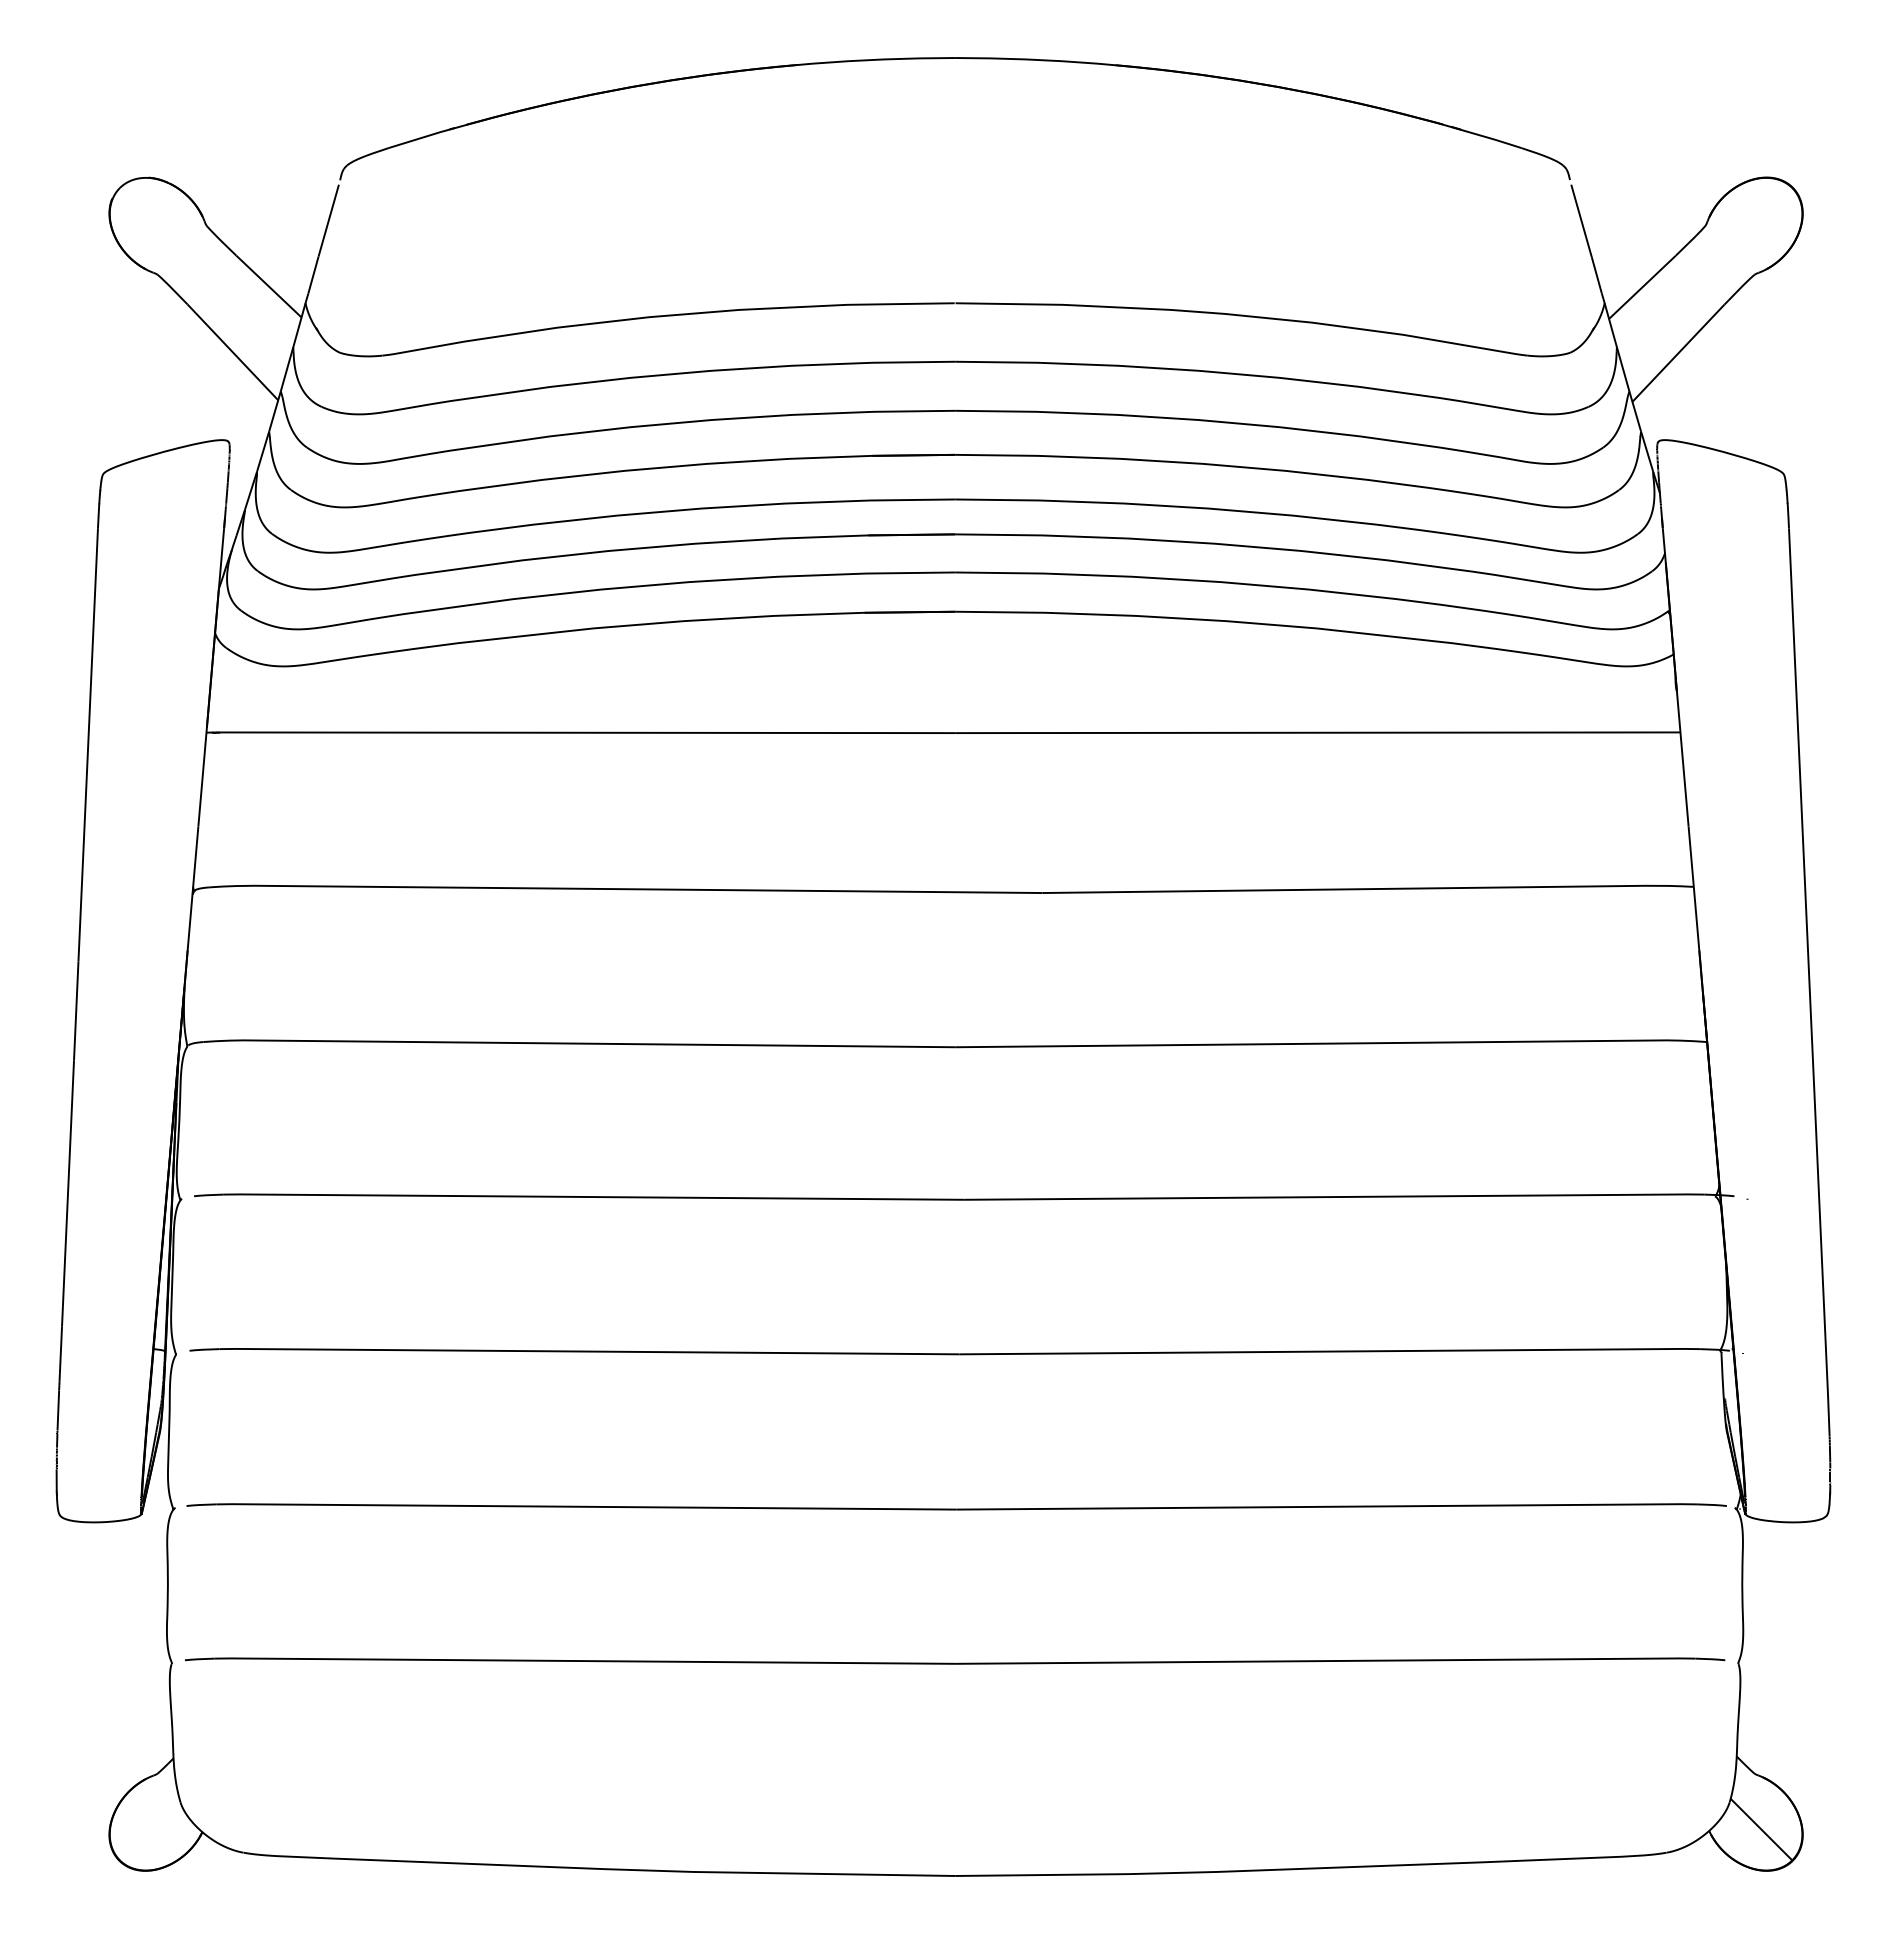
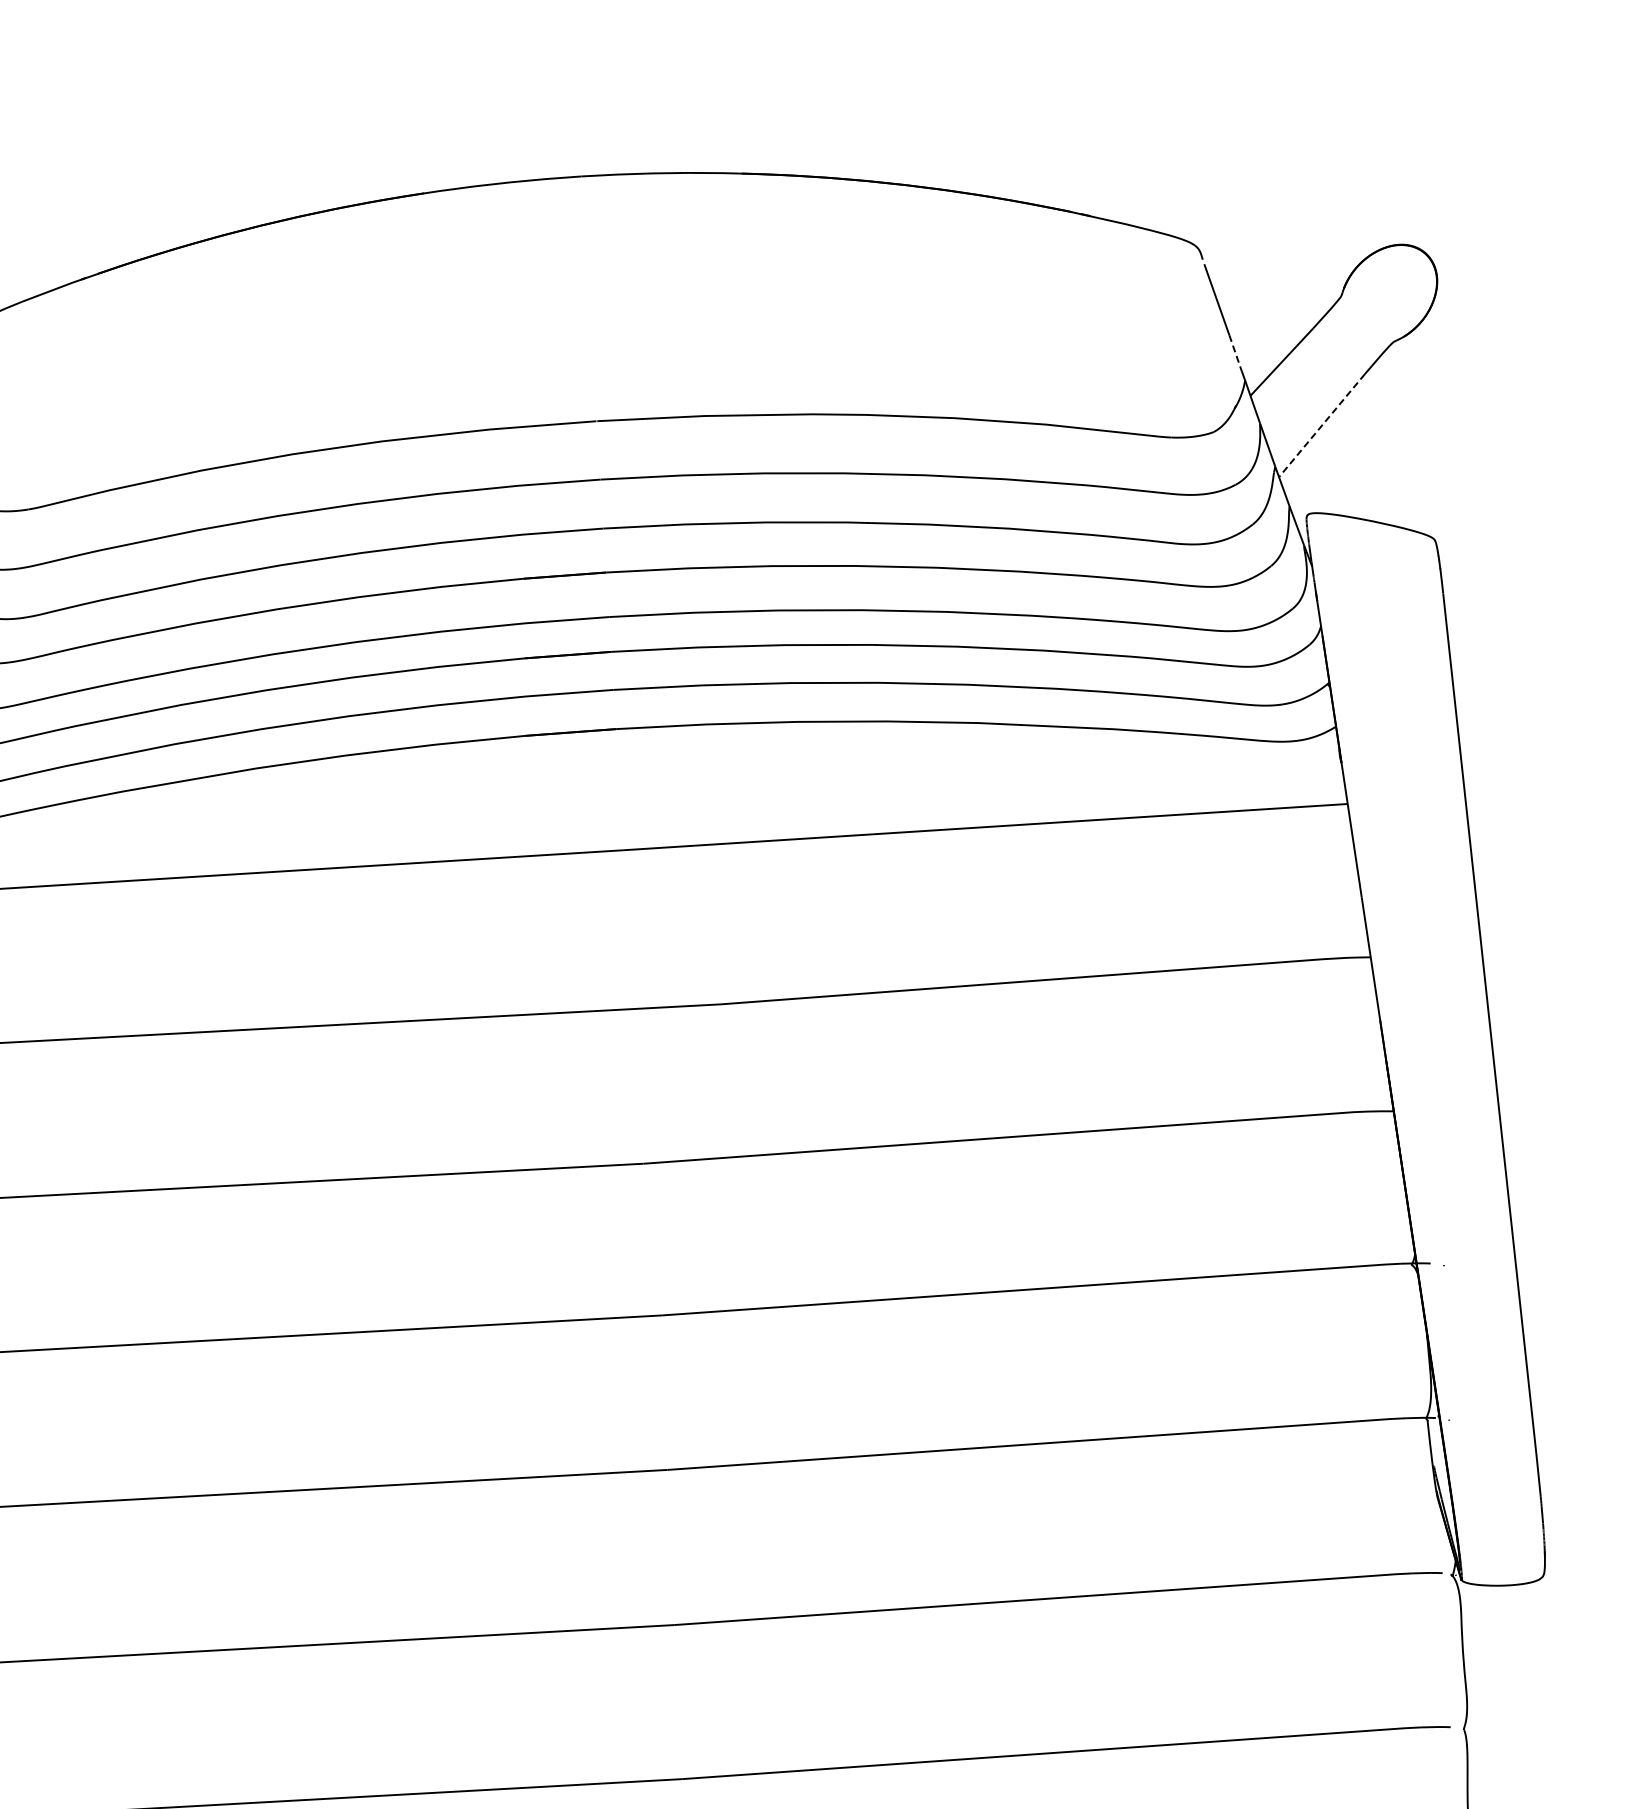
line: (1596, 275) -> (1235, 353), solid -> dashed
line: (1678, 353) -> (1321, 425), solid -> dashed

